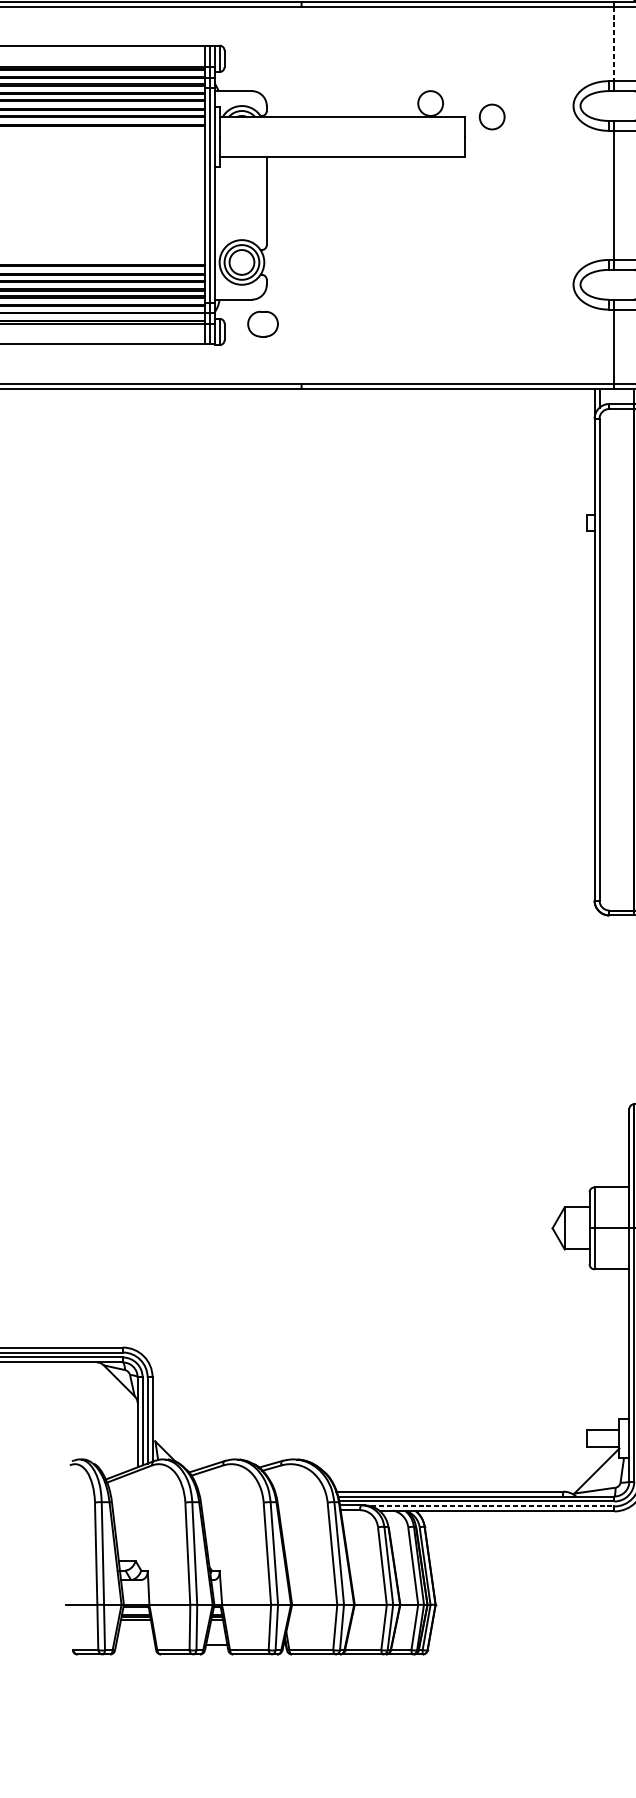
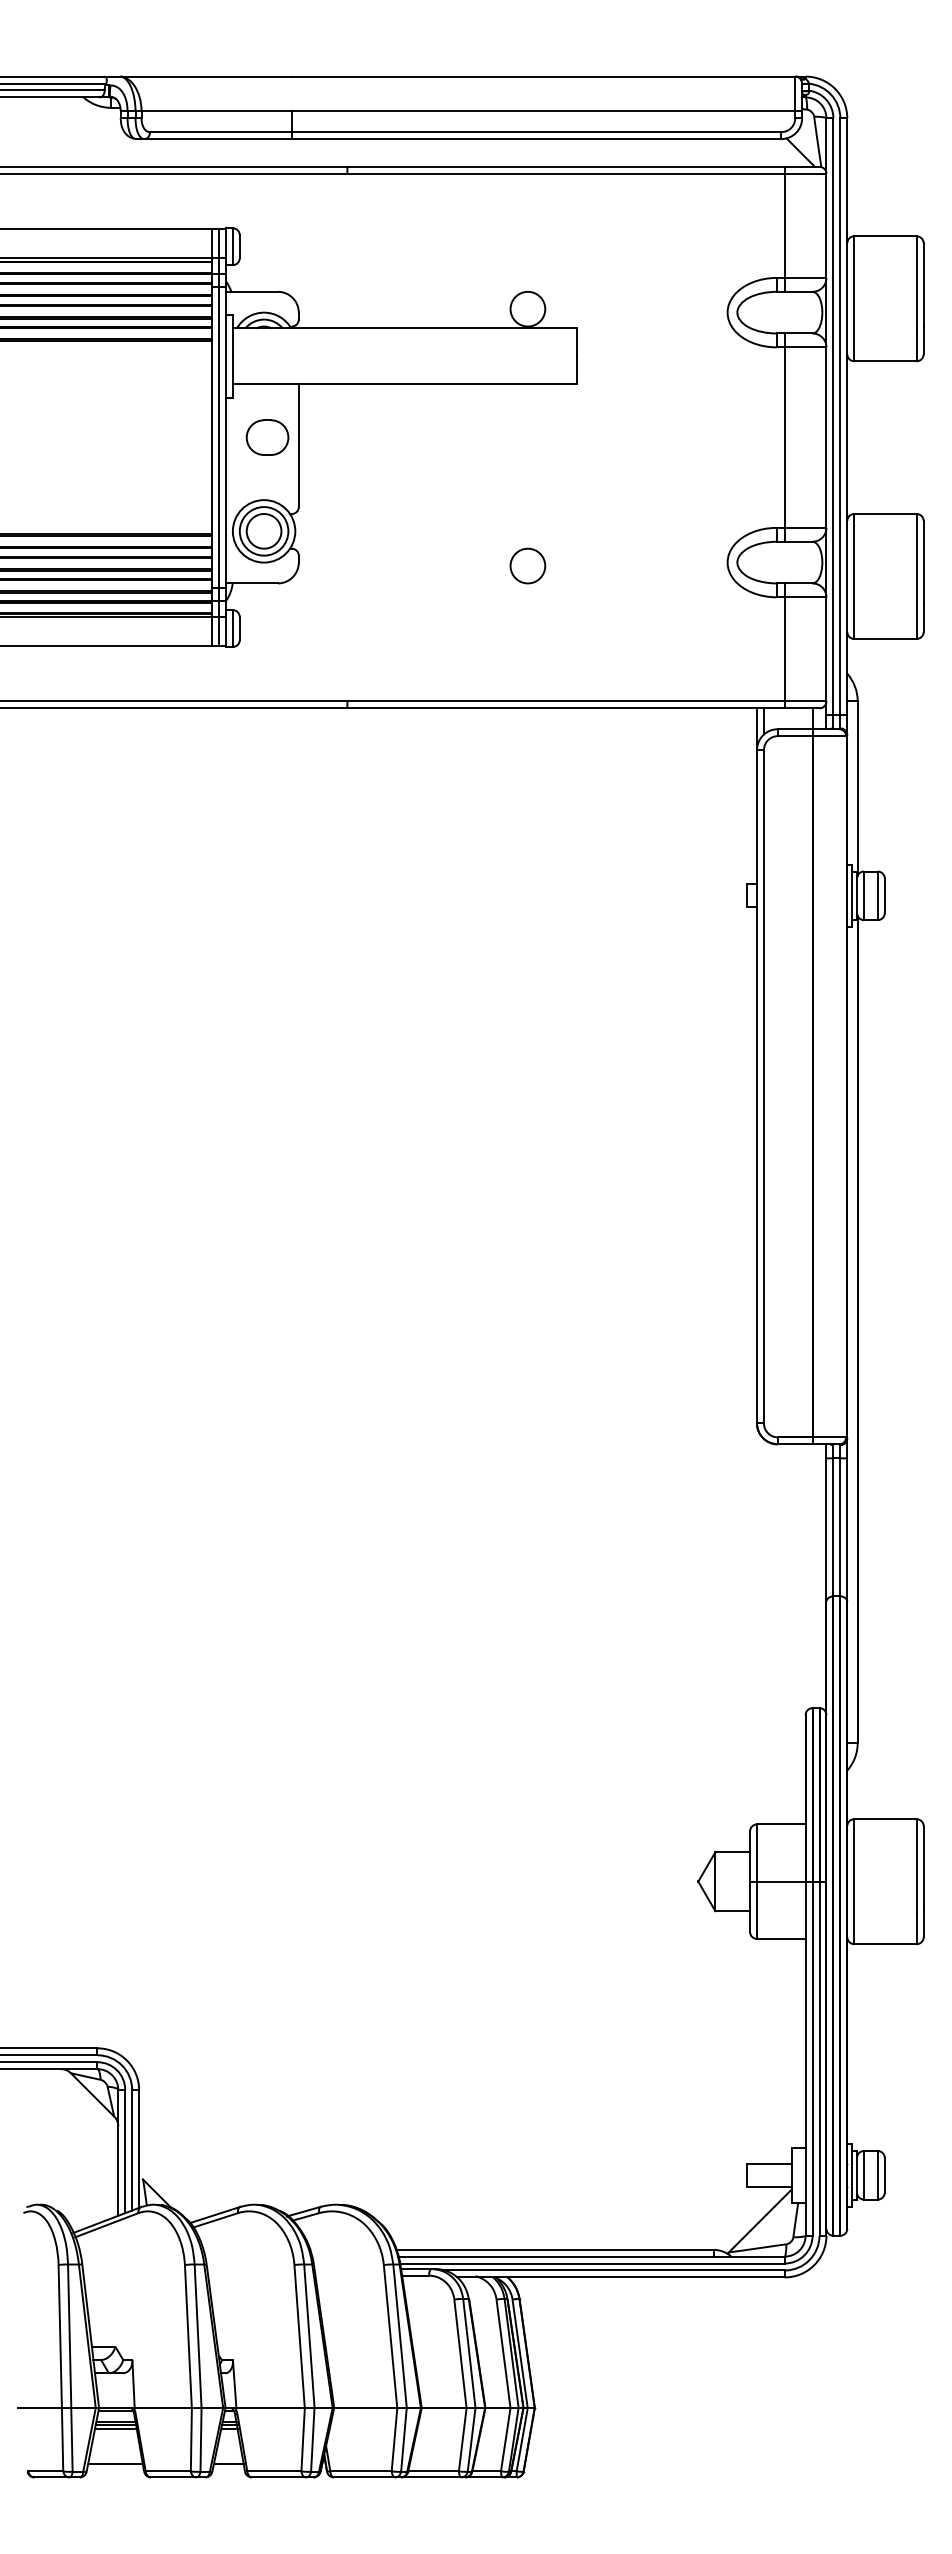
line: (614, 44) -> (784, 226), dashed -> solid
circle: (491, 116) -> (527, 565), moved
part: (263, 324) -> (267, 437), moved
line: (492, 1506) -> (614, 2270), dashed -> solid
line: (136, 1644) -> (116, 2463), added

